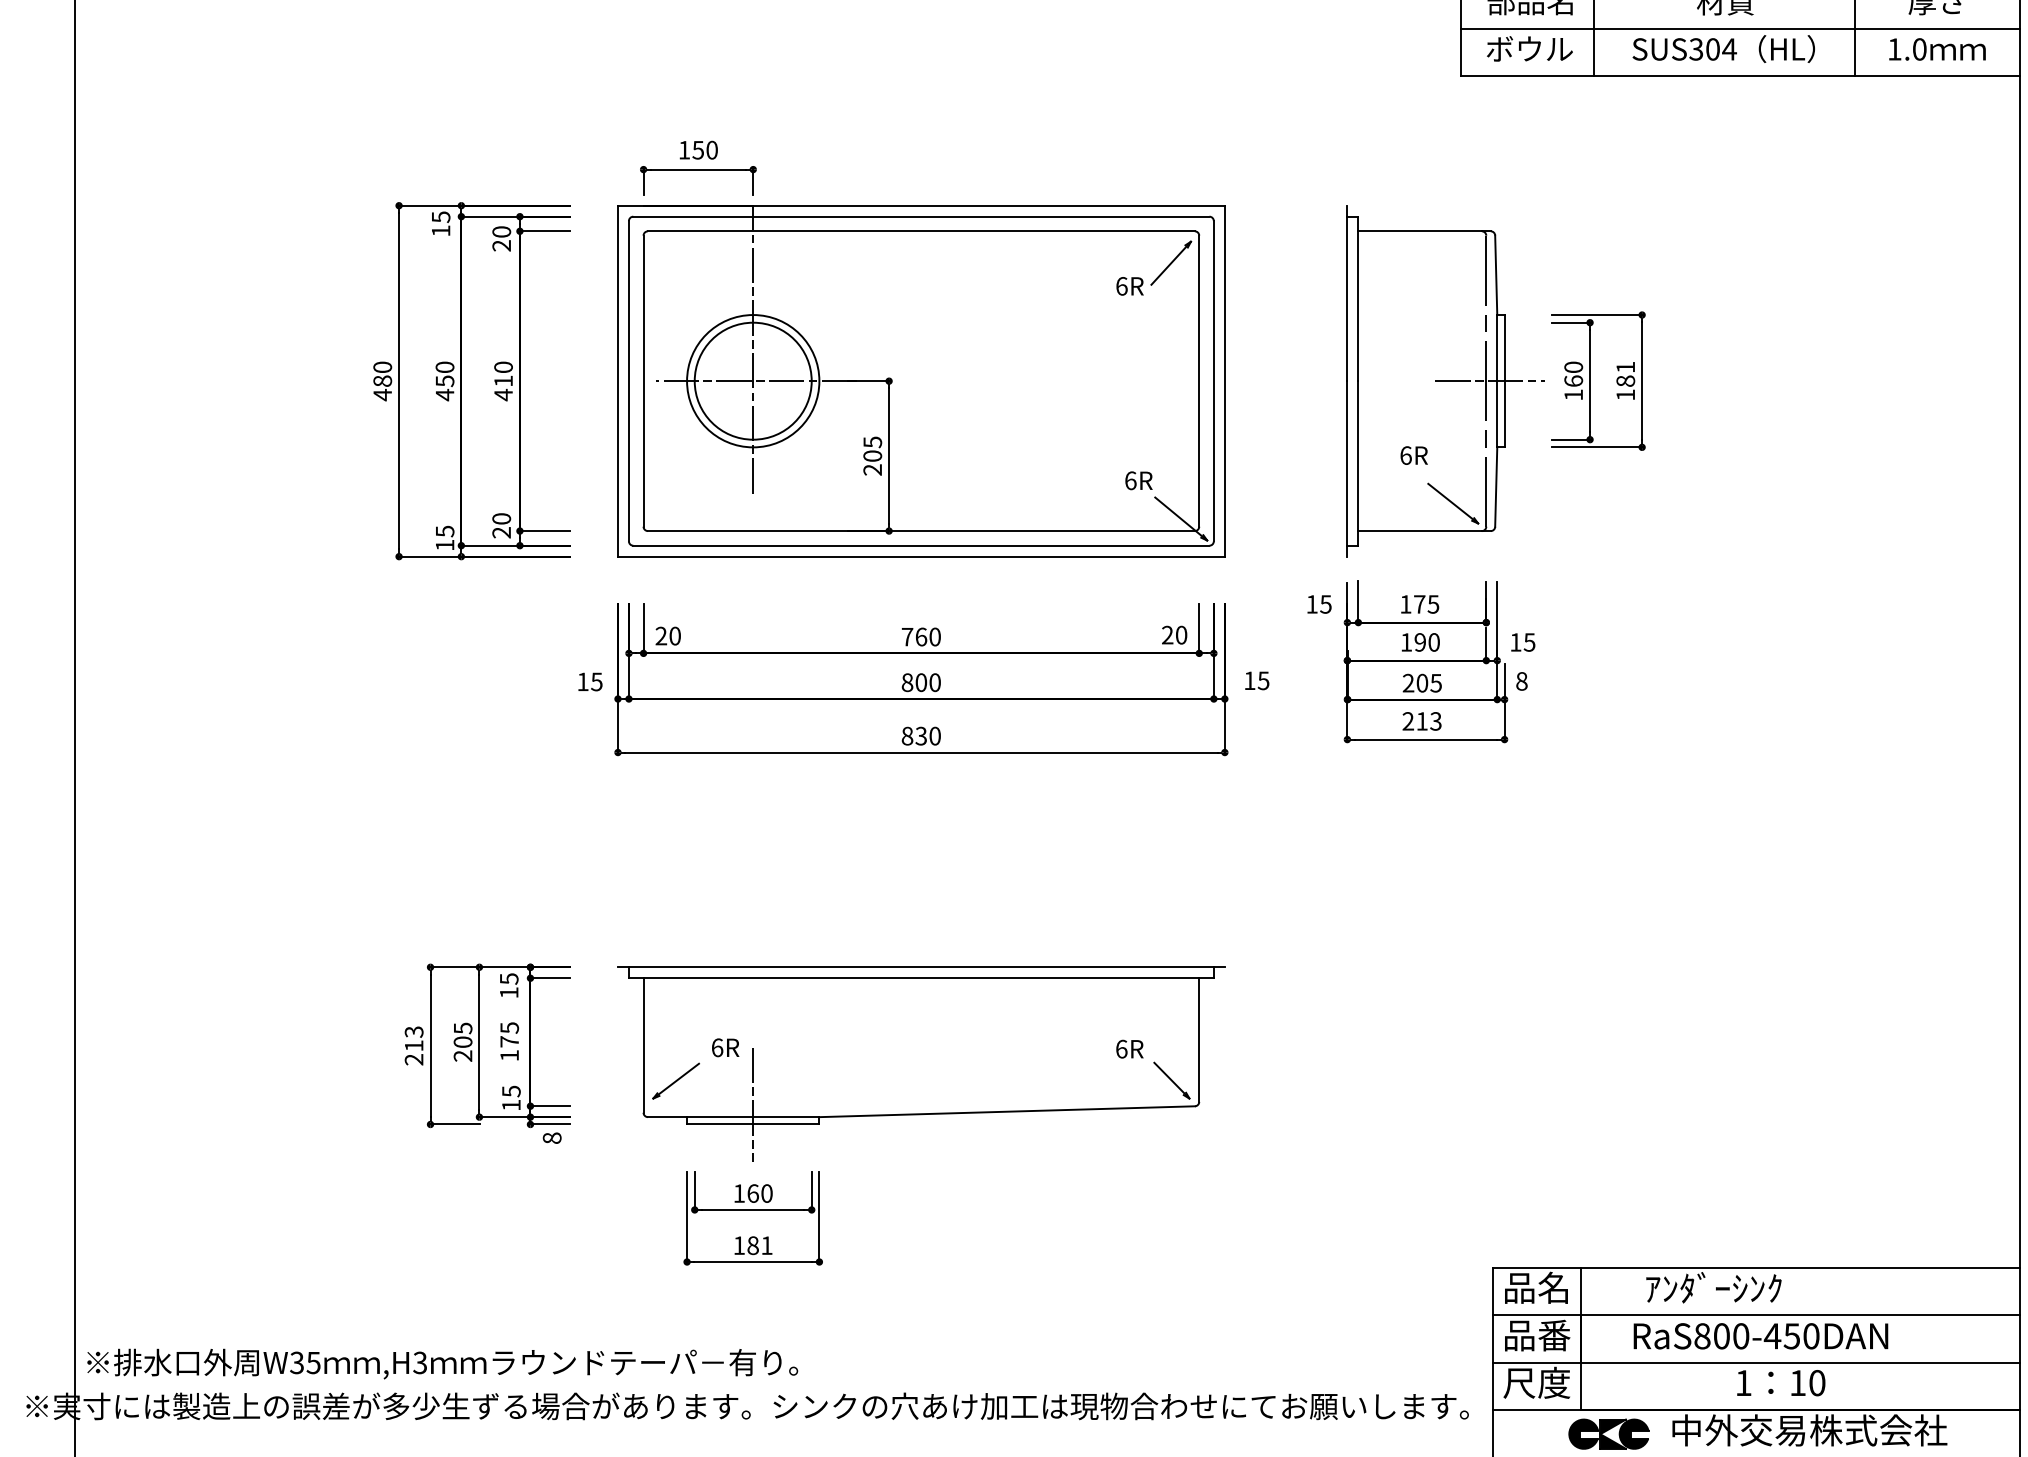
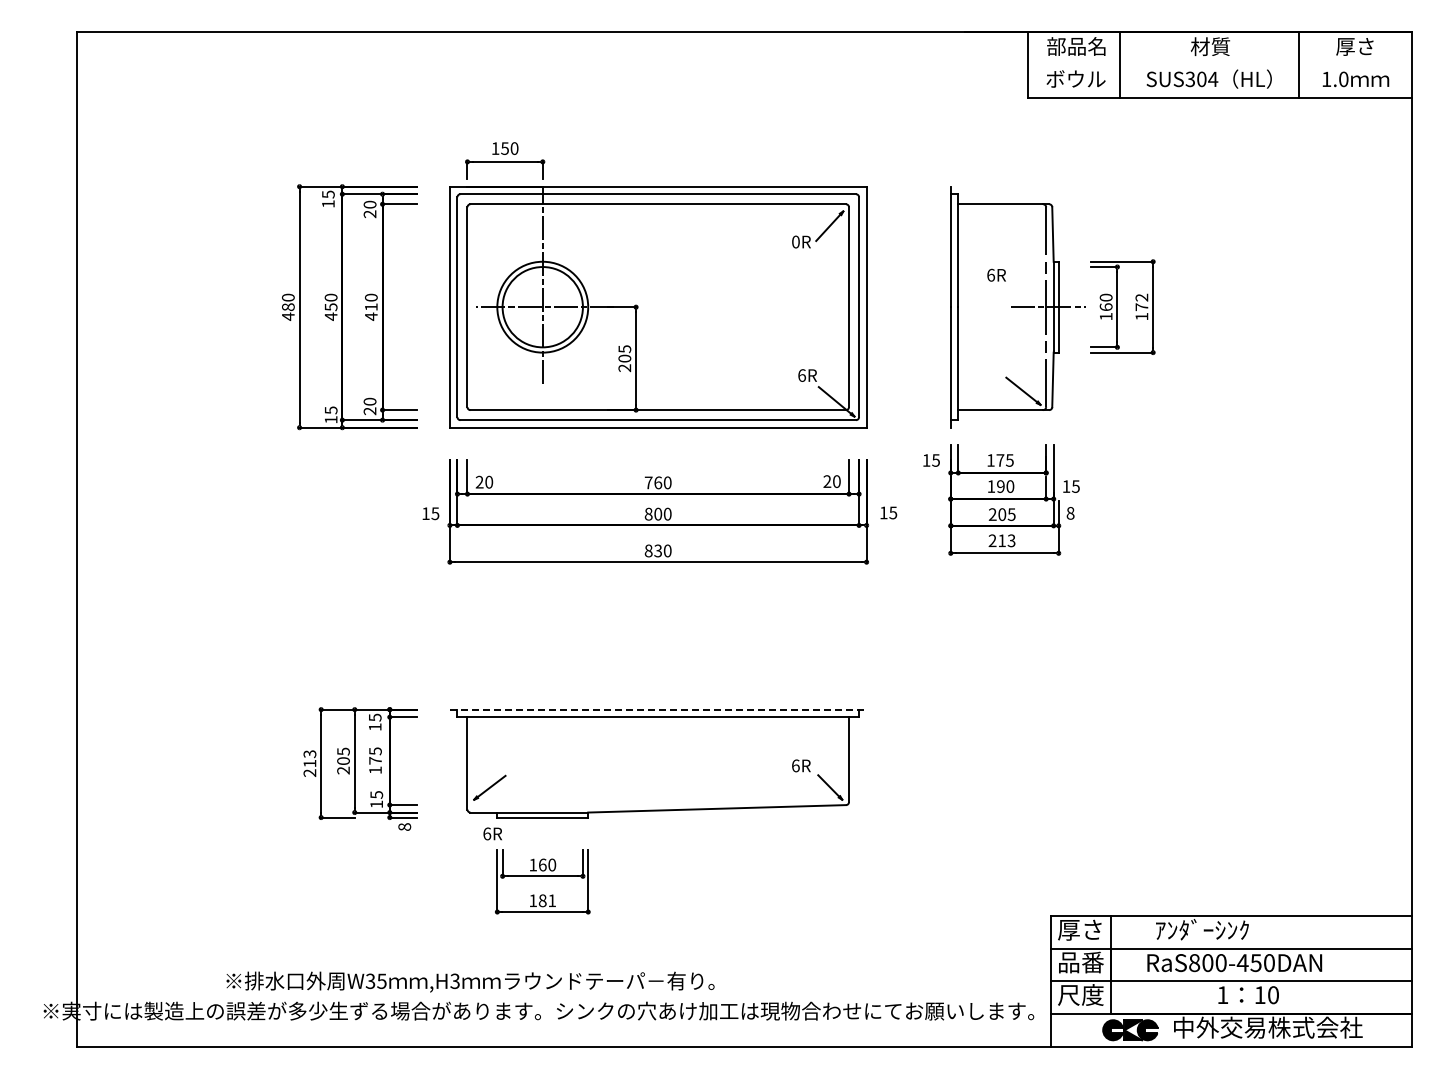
line: (1740, 29) -> (1220, 65), removed
text: (1121, 285) -> (795, 241), 6R -> 0R
text: (1625, 374) -> (1141, 302), 181 -> 172
text: (1413, 454) -> (996, 274), moved
line: (921, 967) -> (658, 709), solid -> dashed
text: (725, 1047) -> (492, 833), moved
line: (752, 1103) -> (542, 803), removed
text: (1536, 1287) -> (1080, 929), 品名 -> 厚さ
text: (442, 1363) -> (470, 981), moved

